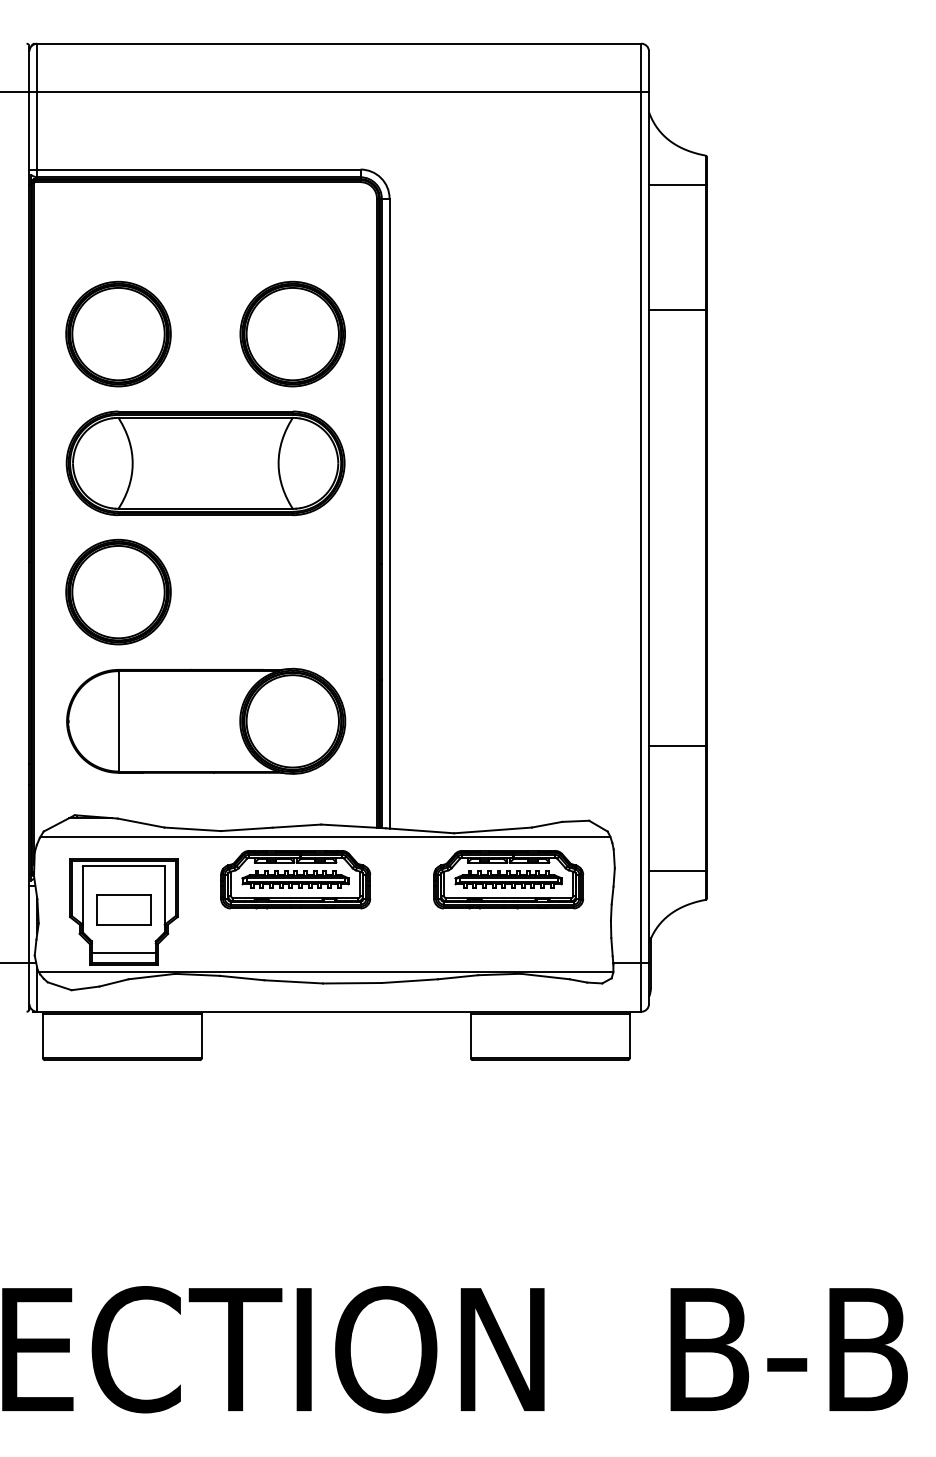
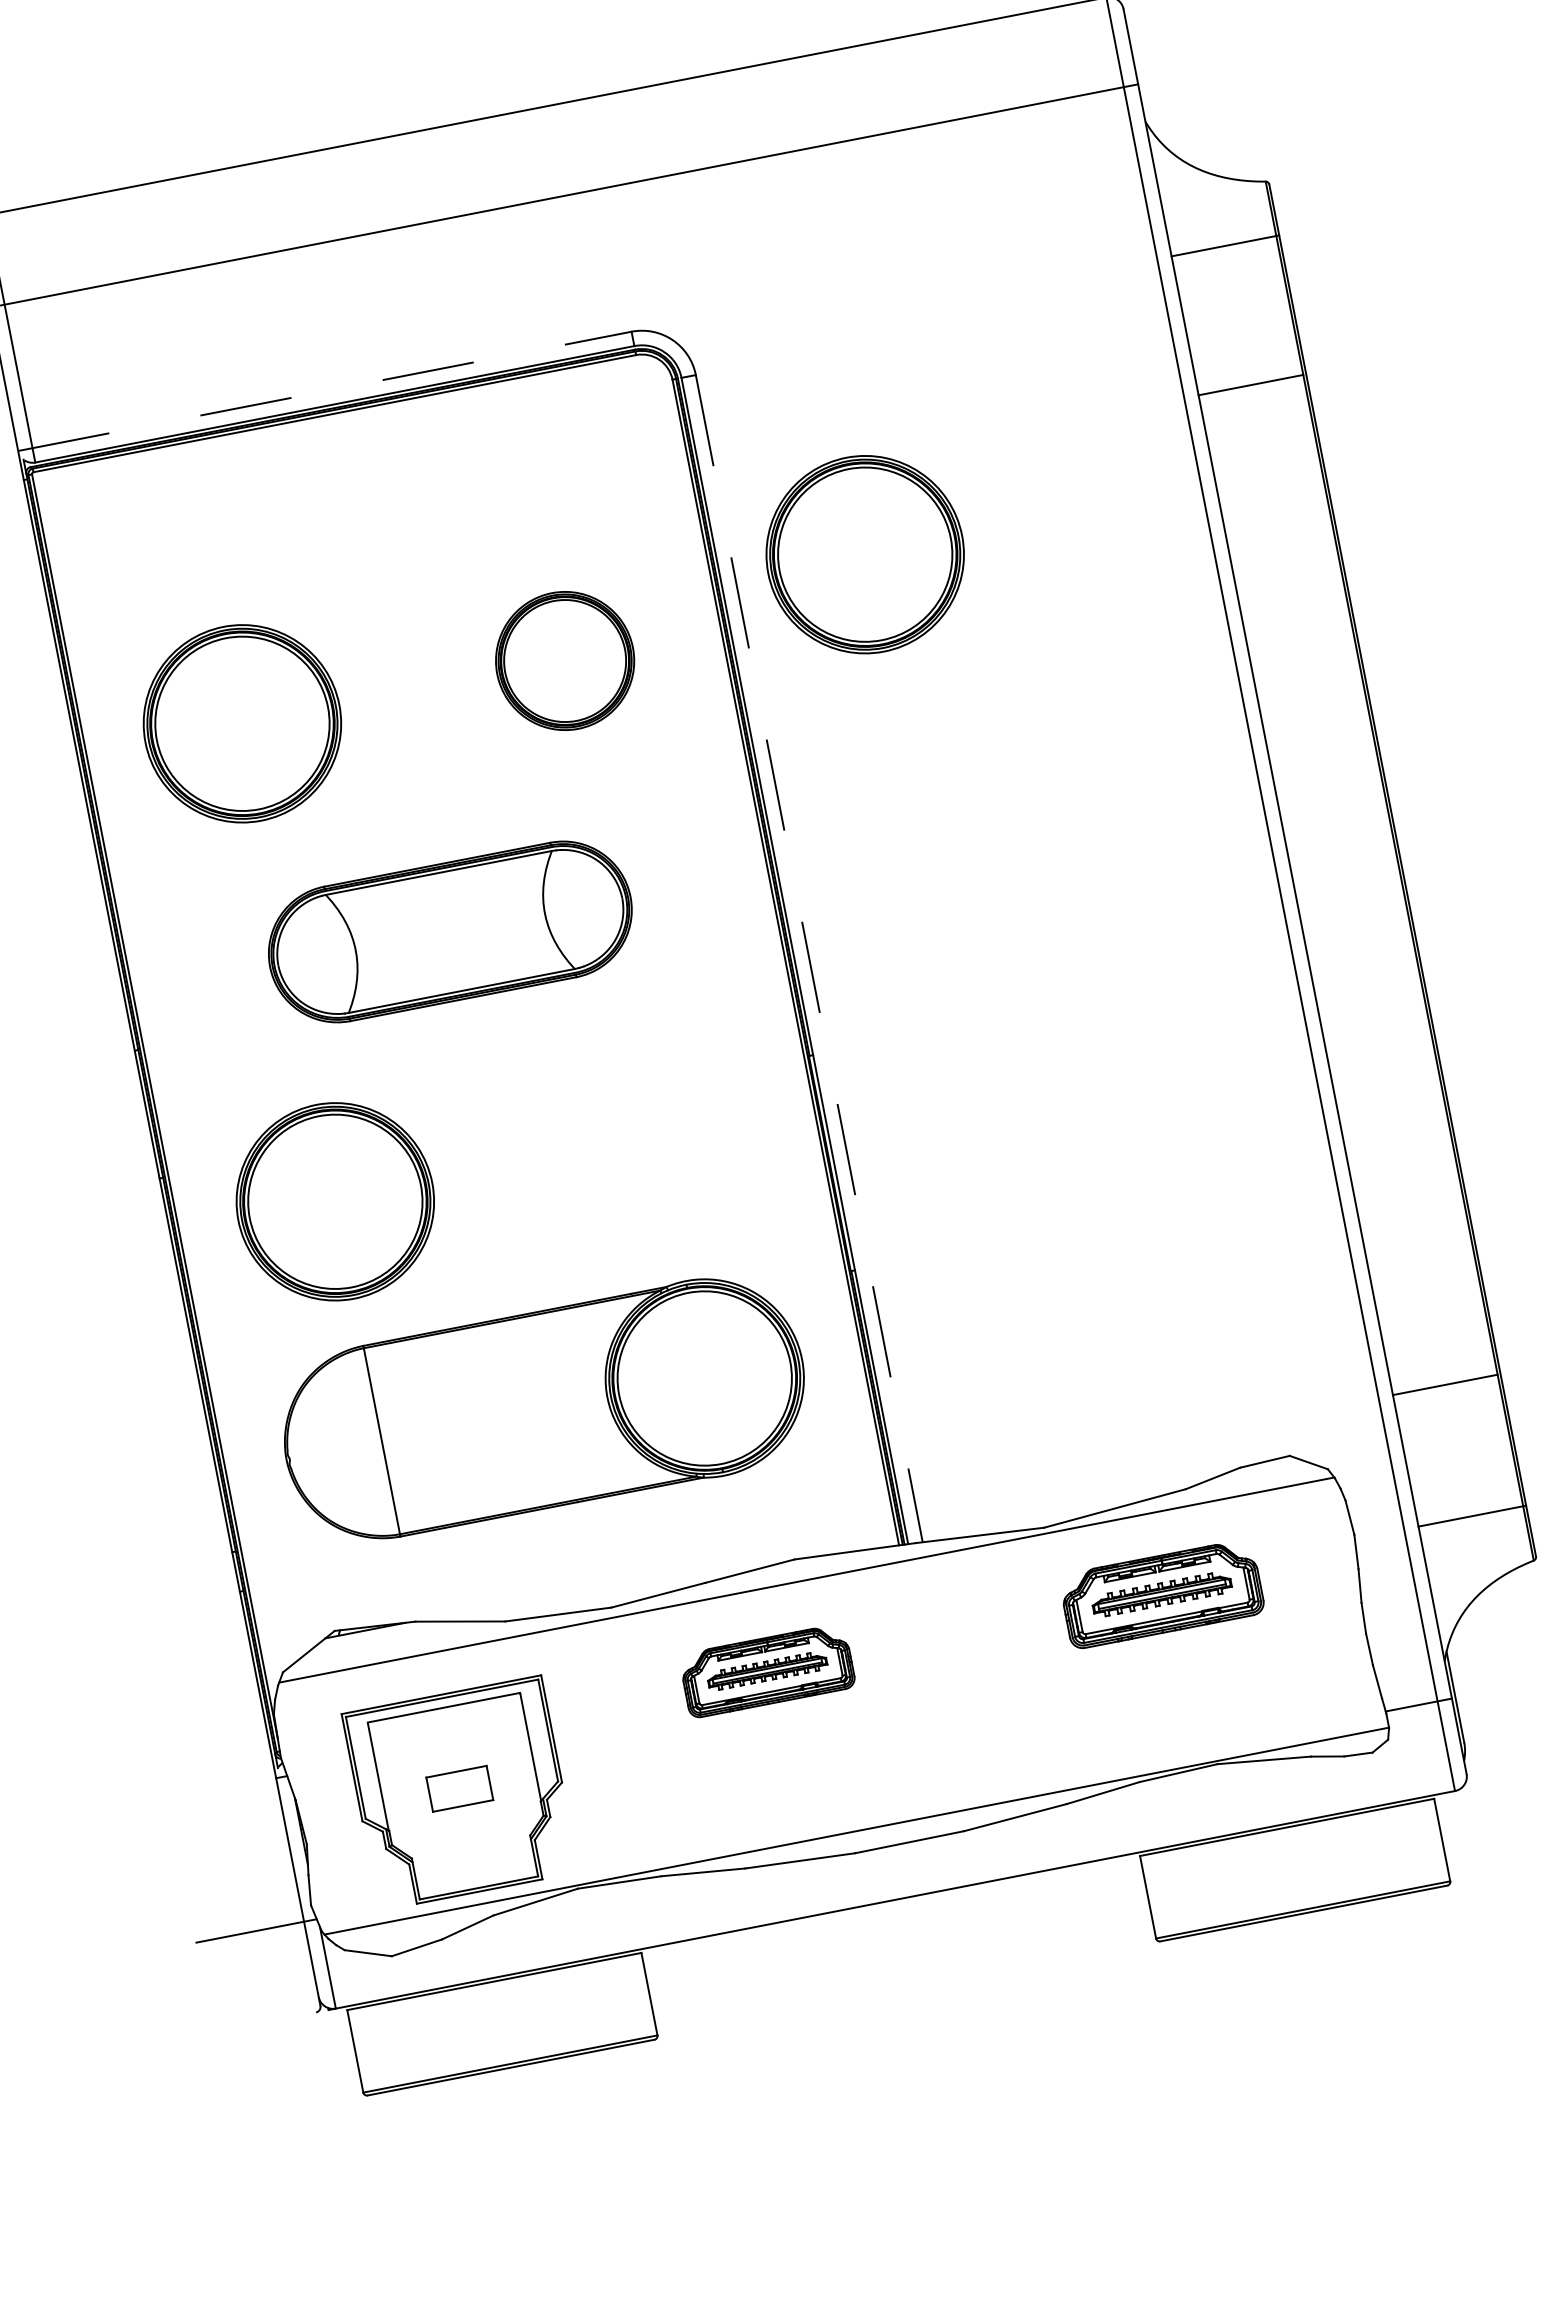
line: (195, 169) -> (325, 391), solid -> dashed
part: (459, 308) -> (864, 553), added
line: (677, 309) -> (1251, 384), moved
part: (292, 333) -> (564, 660), size x0.7
part: (205, 463) -> (450, 932), size x0.7
line: (389, 513) -> (809, 958), solid -> dashed
line: (677, 745) -> (1445, 1384), moved
part: (295, 879) -> (766, 1670), size x0.6
part: (508, 879) -> (1161, 1593), size x0.7
part: (123, 909) -> (458, 1788), size x0.6
line: (123, 953) -> (474, 1869), removed

